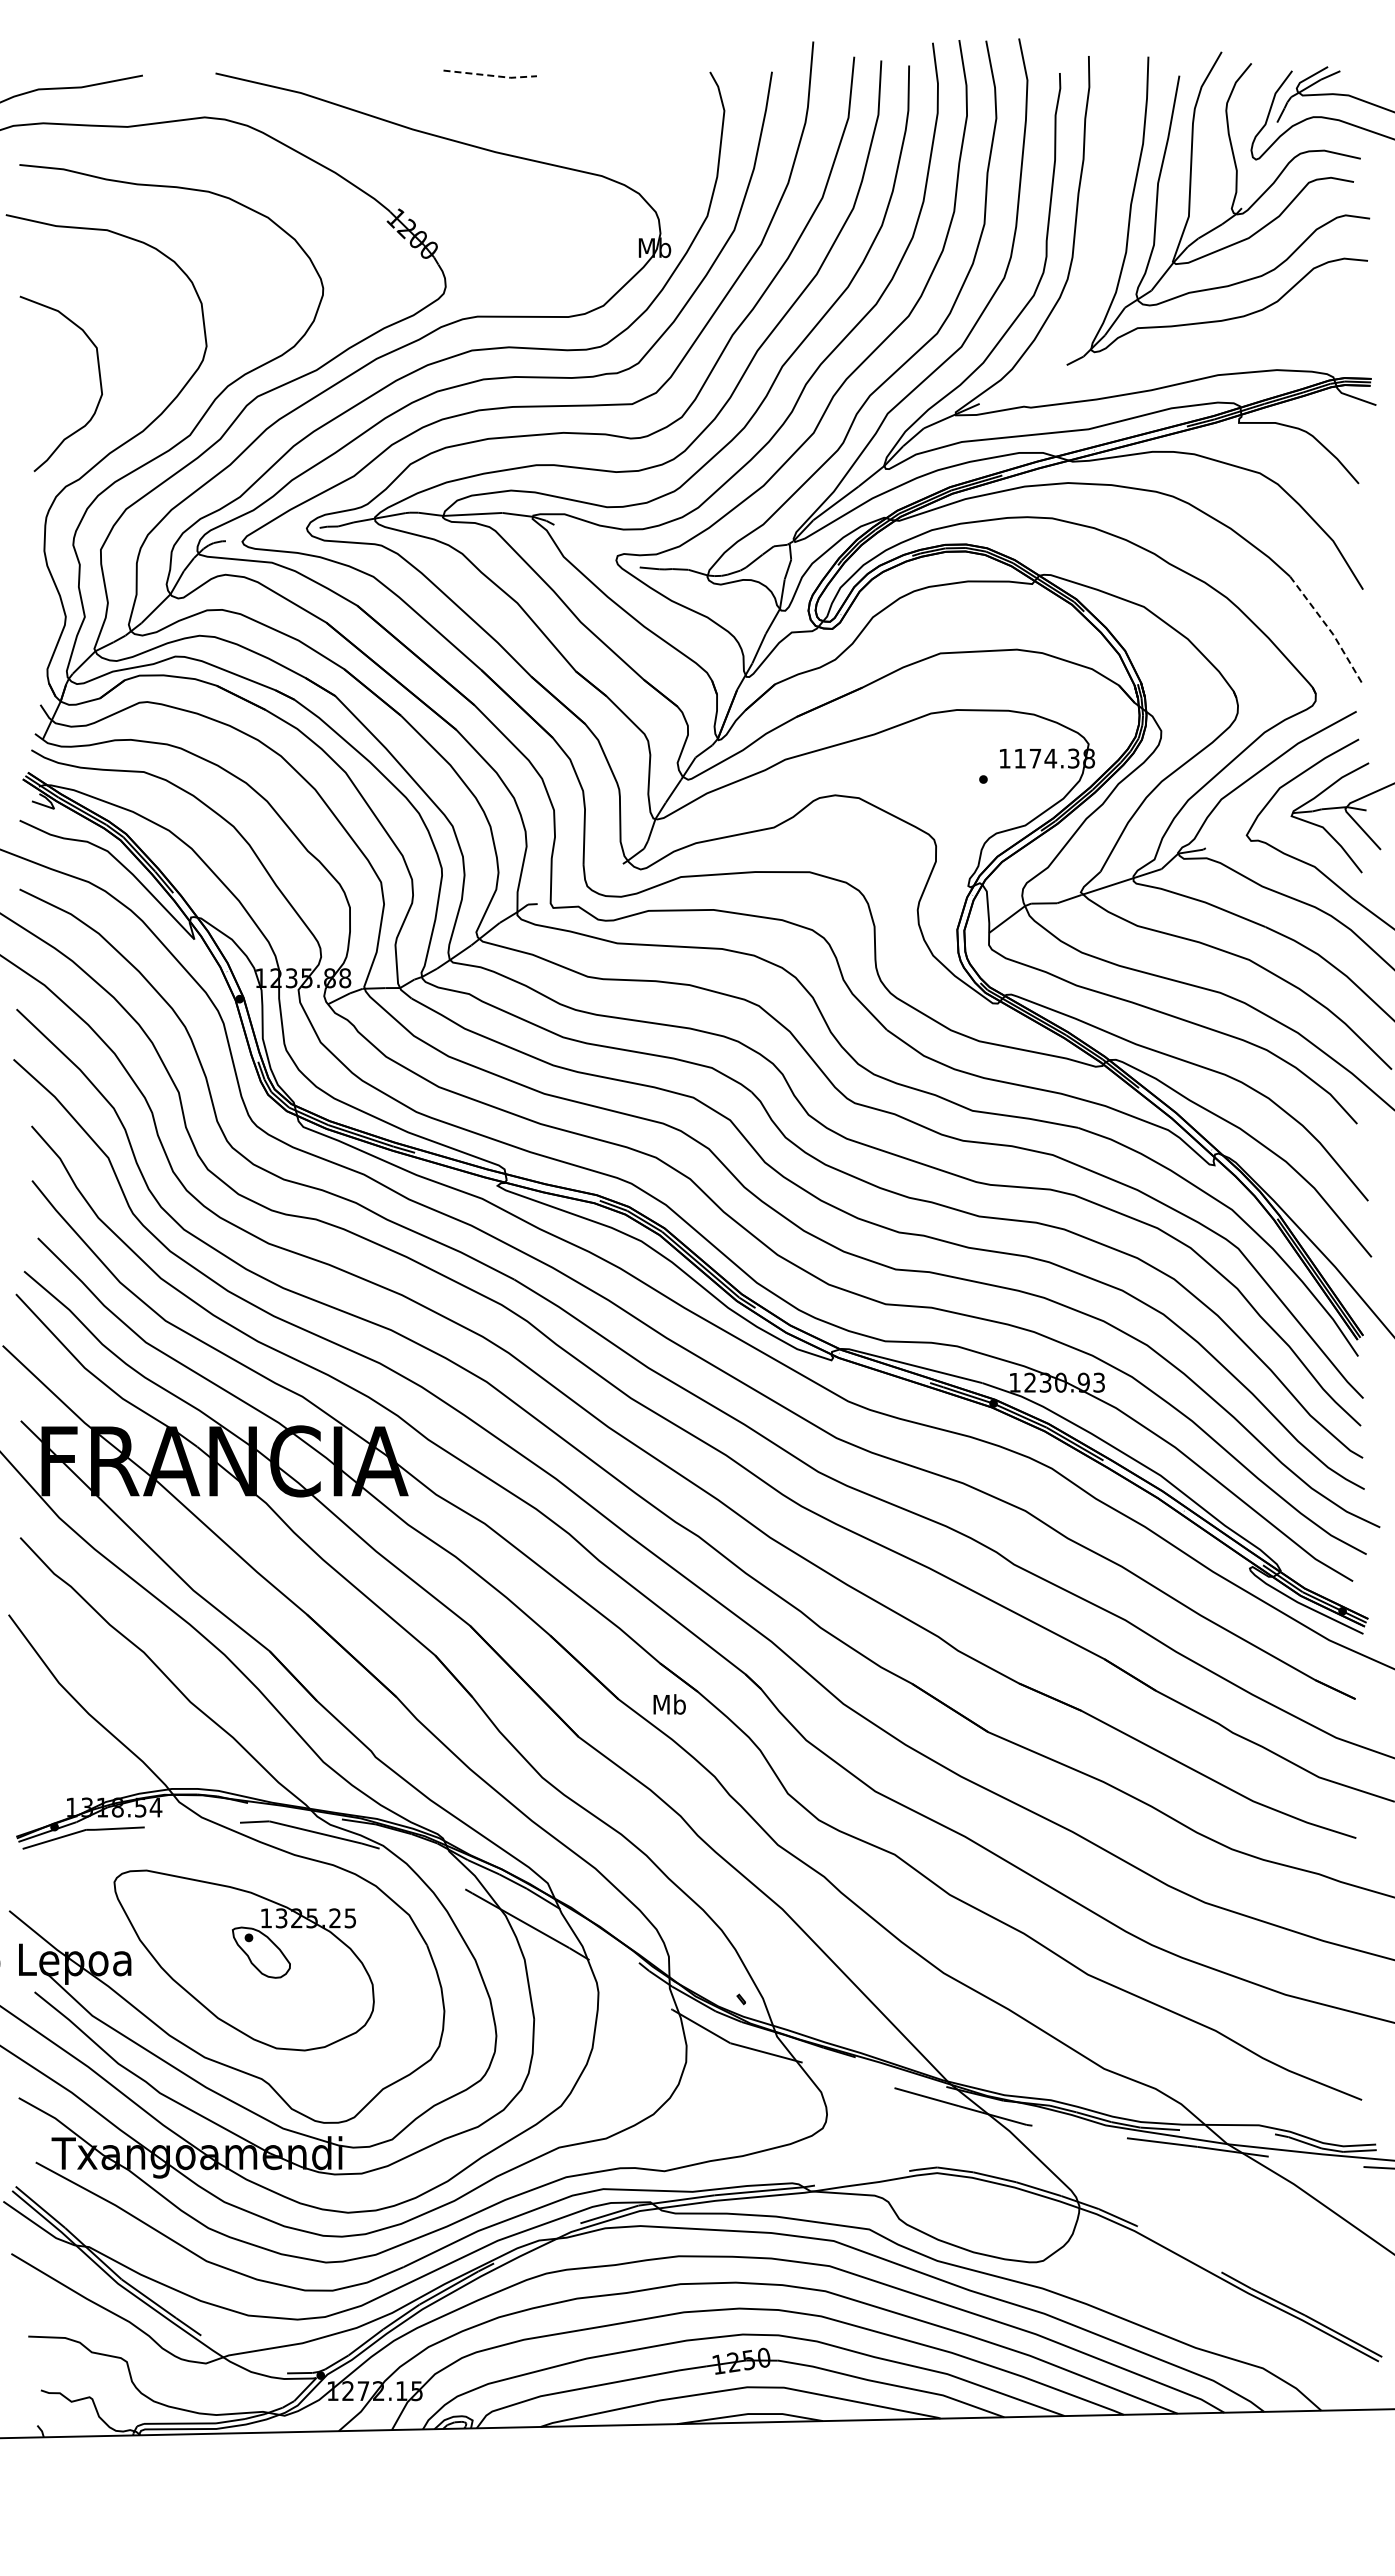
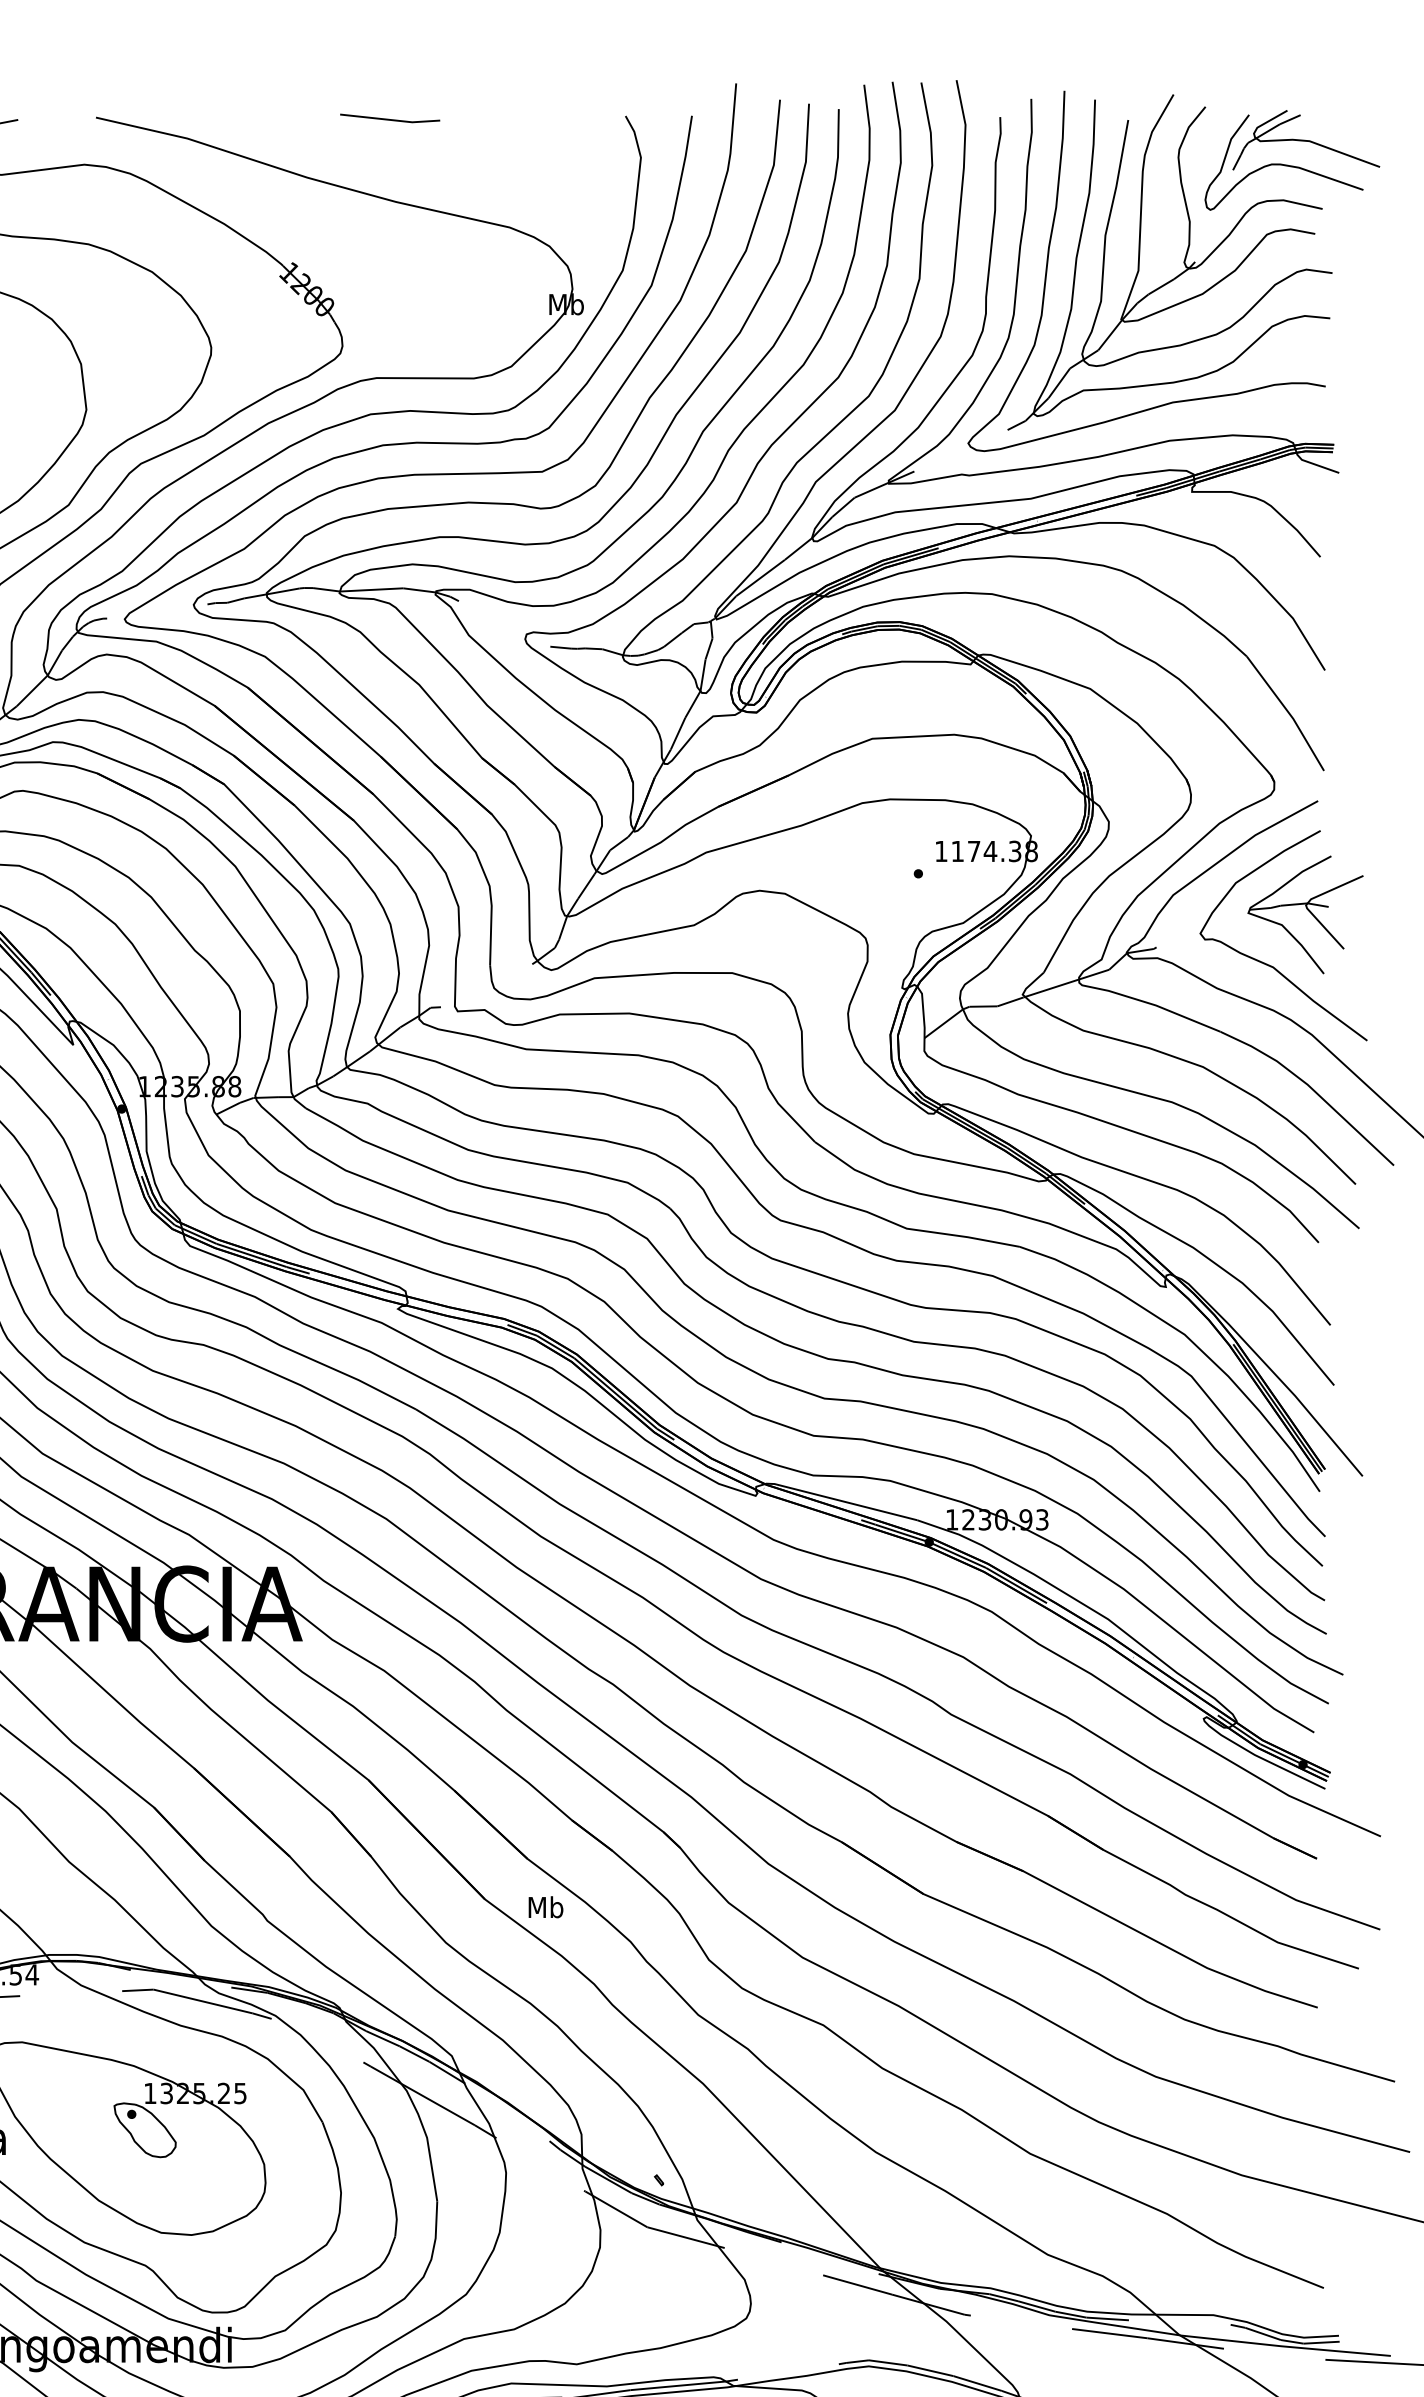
line: (491, 75) -> (391, 119), dashed -> solid
curve: (1105, 205) -> (1049, 259), added
line: (1329, 629) -> (1289, 713), dashed -> solid
text: (669, 1704) -> (545, 1907), moved

